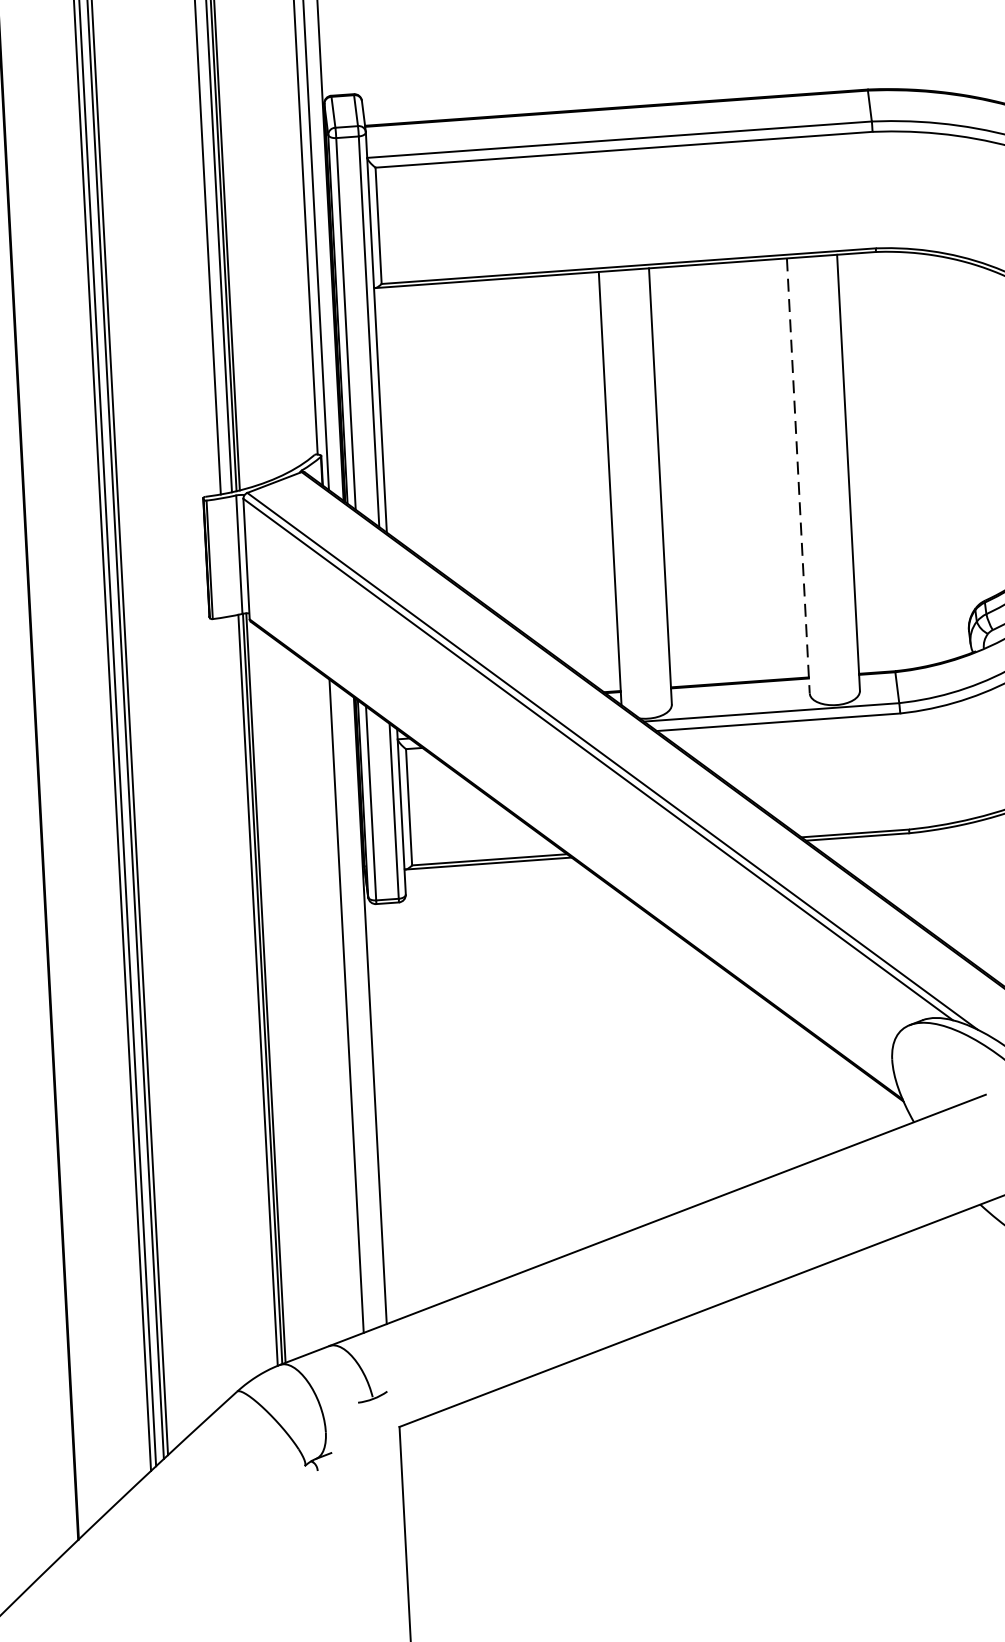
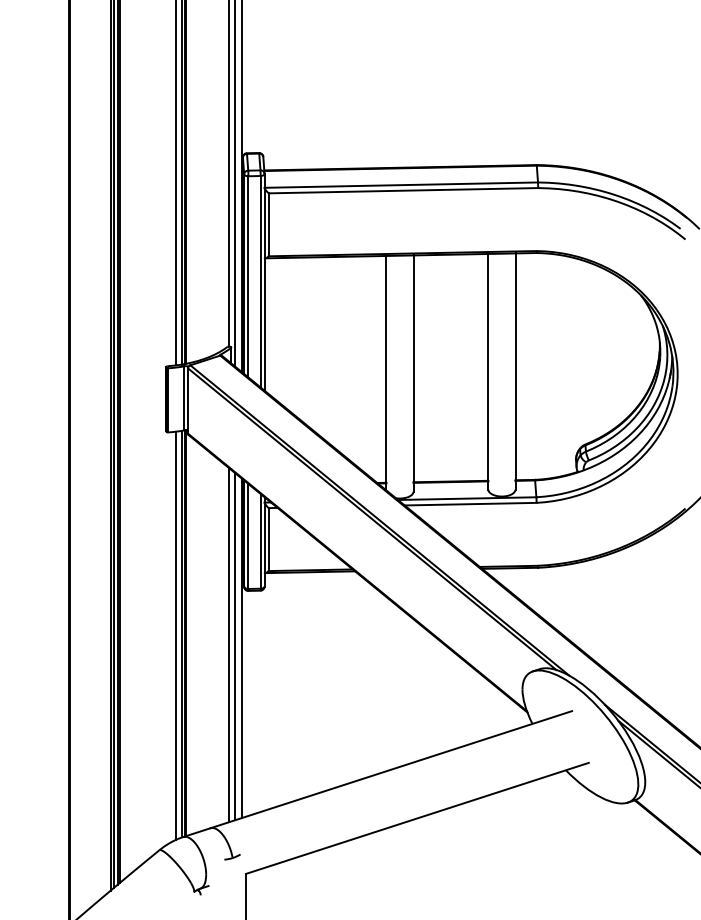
line: (798, 475) -> (488, 371), dashed -> solid
line: (247, 993) -> (176, 635), added
line: (356, 1008) -> (234, 646), added

